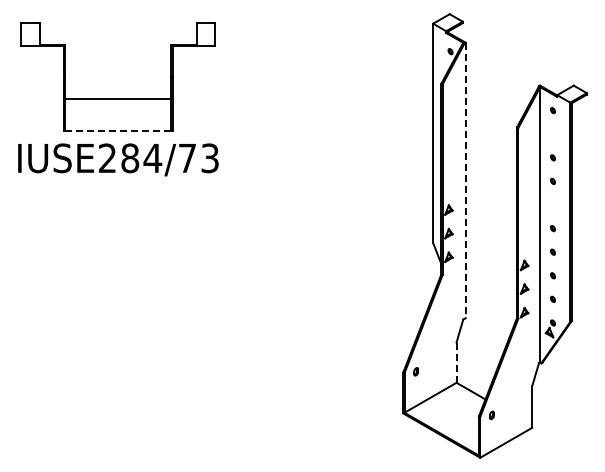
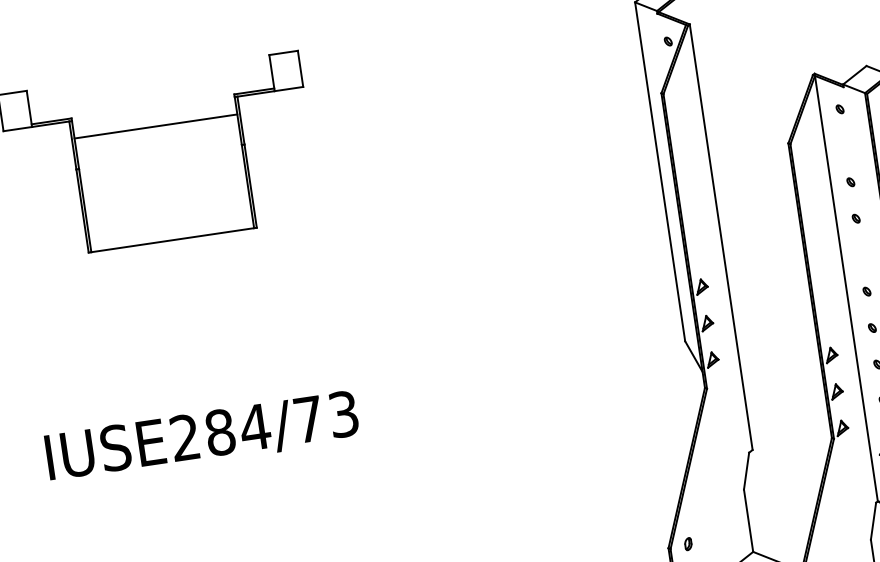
line: (117, 98) -> (154, 126), moved
line: (118, 131) -> (173, 240), dashed -> solid
text: (118, 159) -> (202, 436), moved
line: (465, 180) -> (720, 237), dashed -> solid
line: (456, 362) -> (748, 520), dashed -> solid

